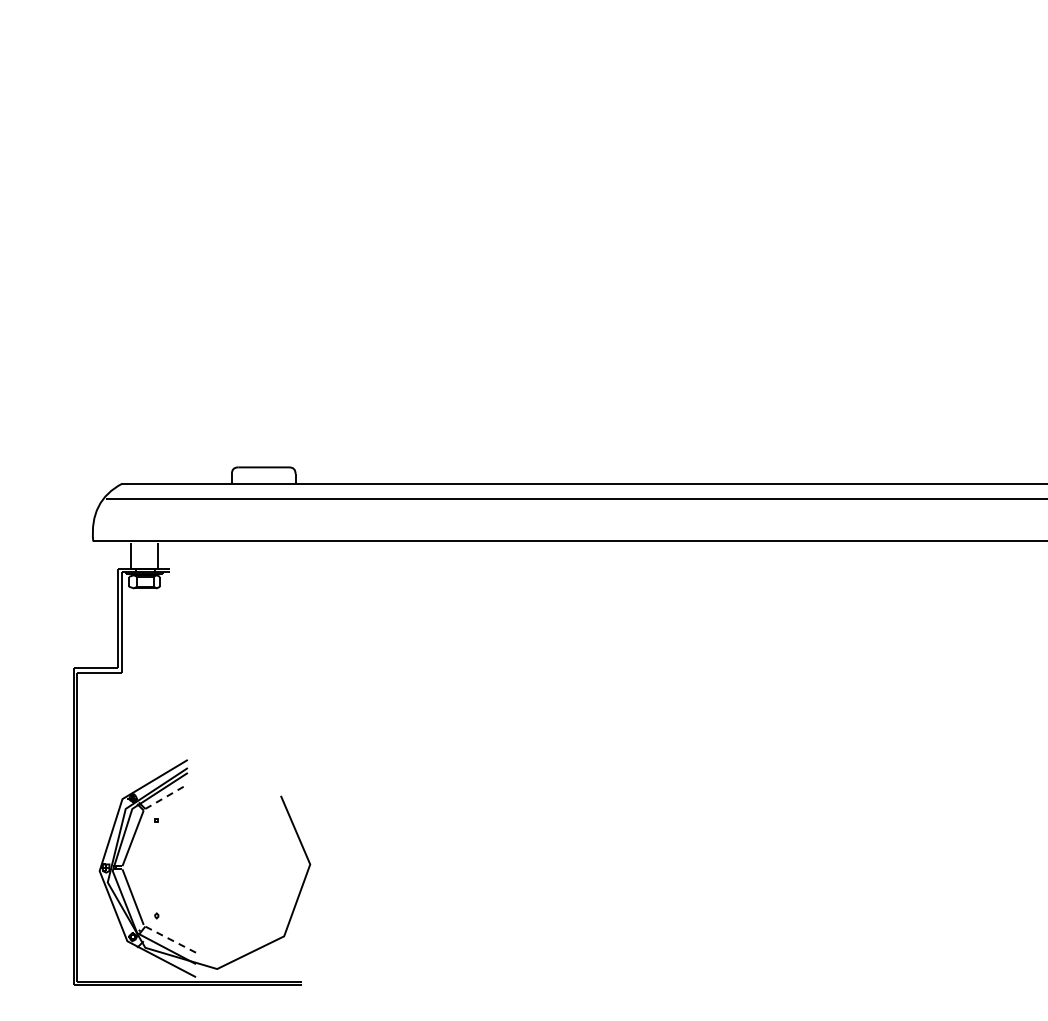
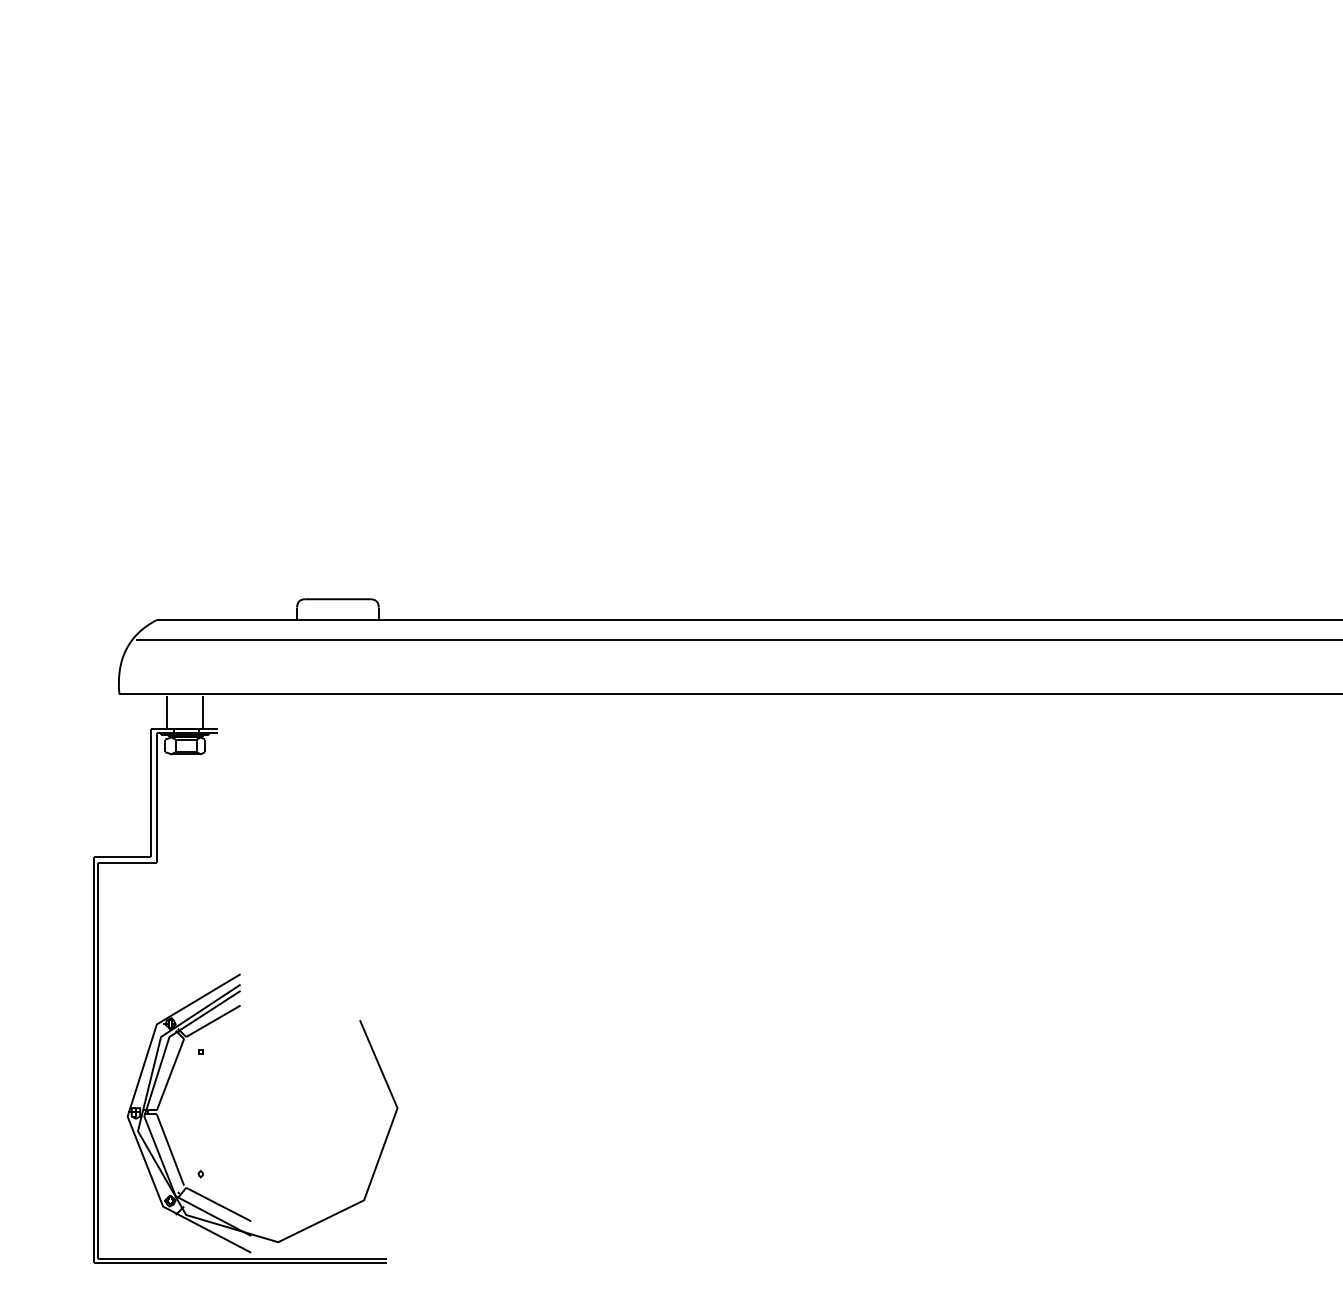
line: (166, 796) -> (213, 1021), dashed -> solid
line: (170, 939) -> (218, 1204), dashed -> solid

